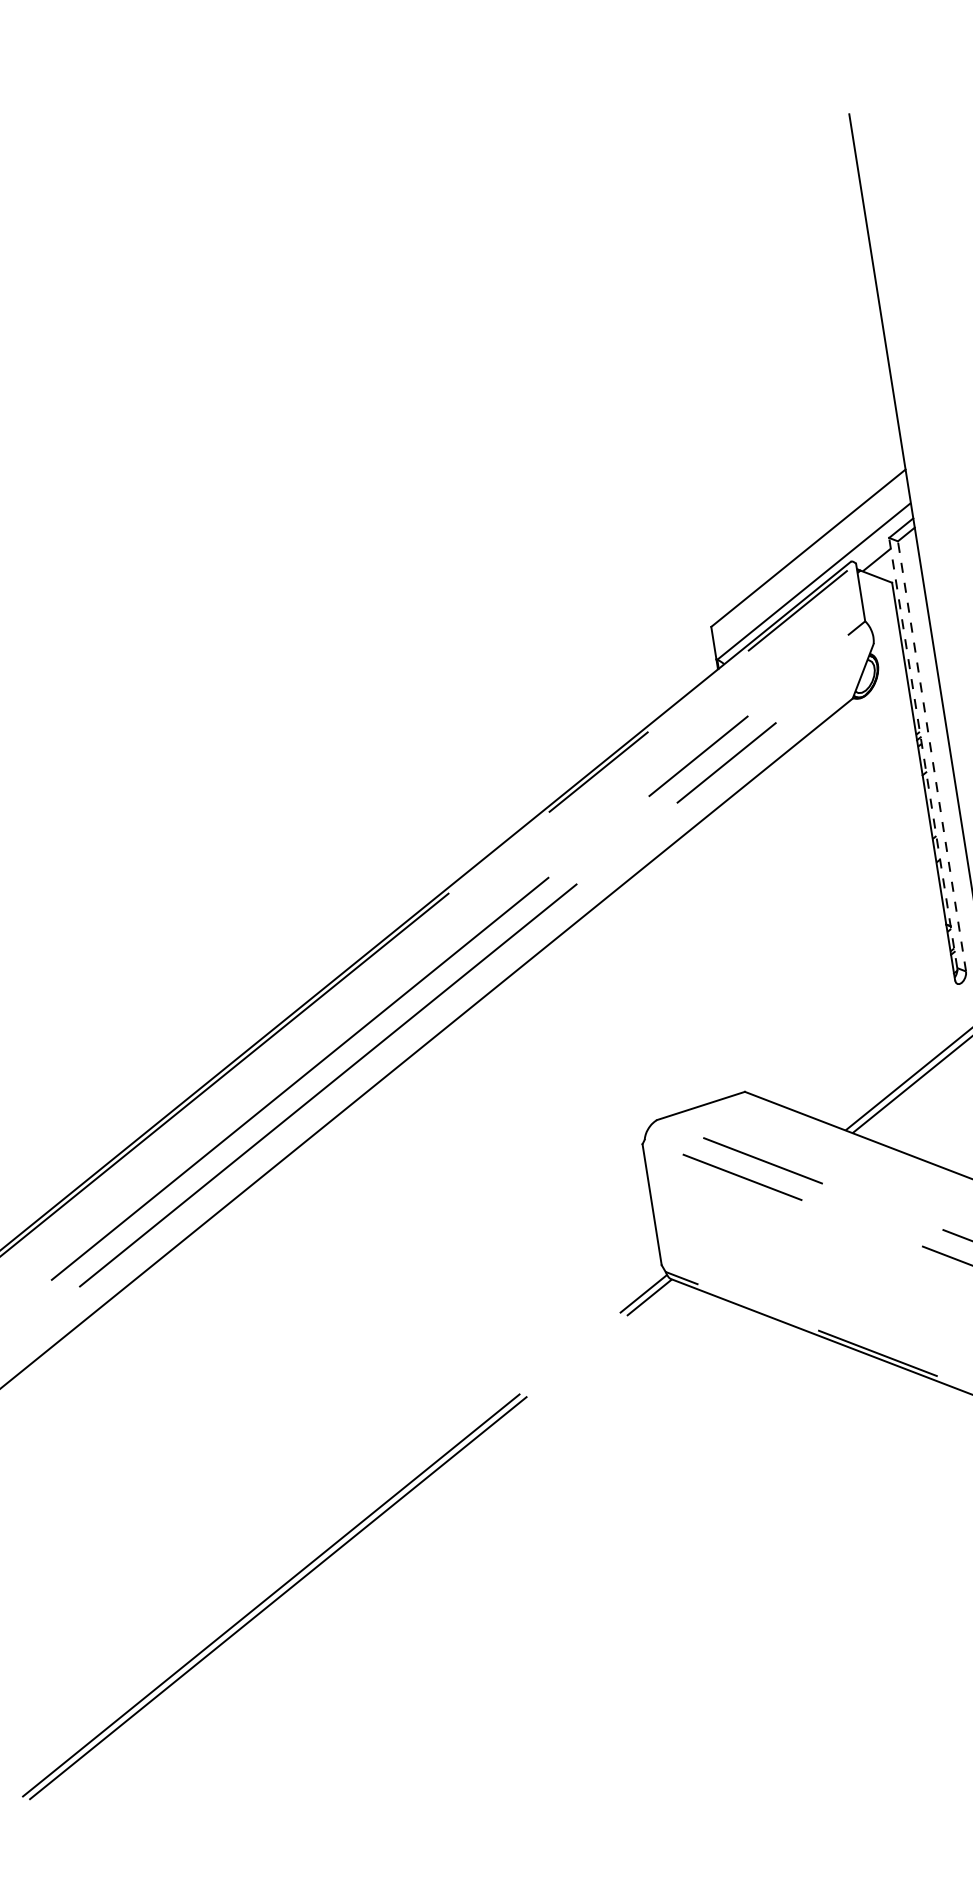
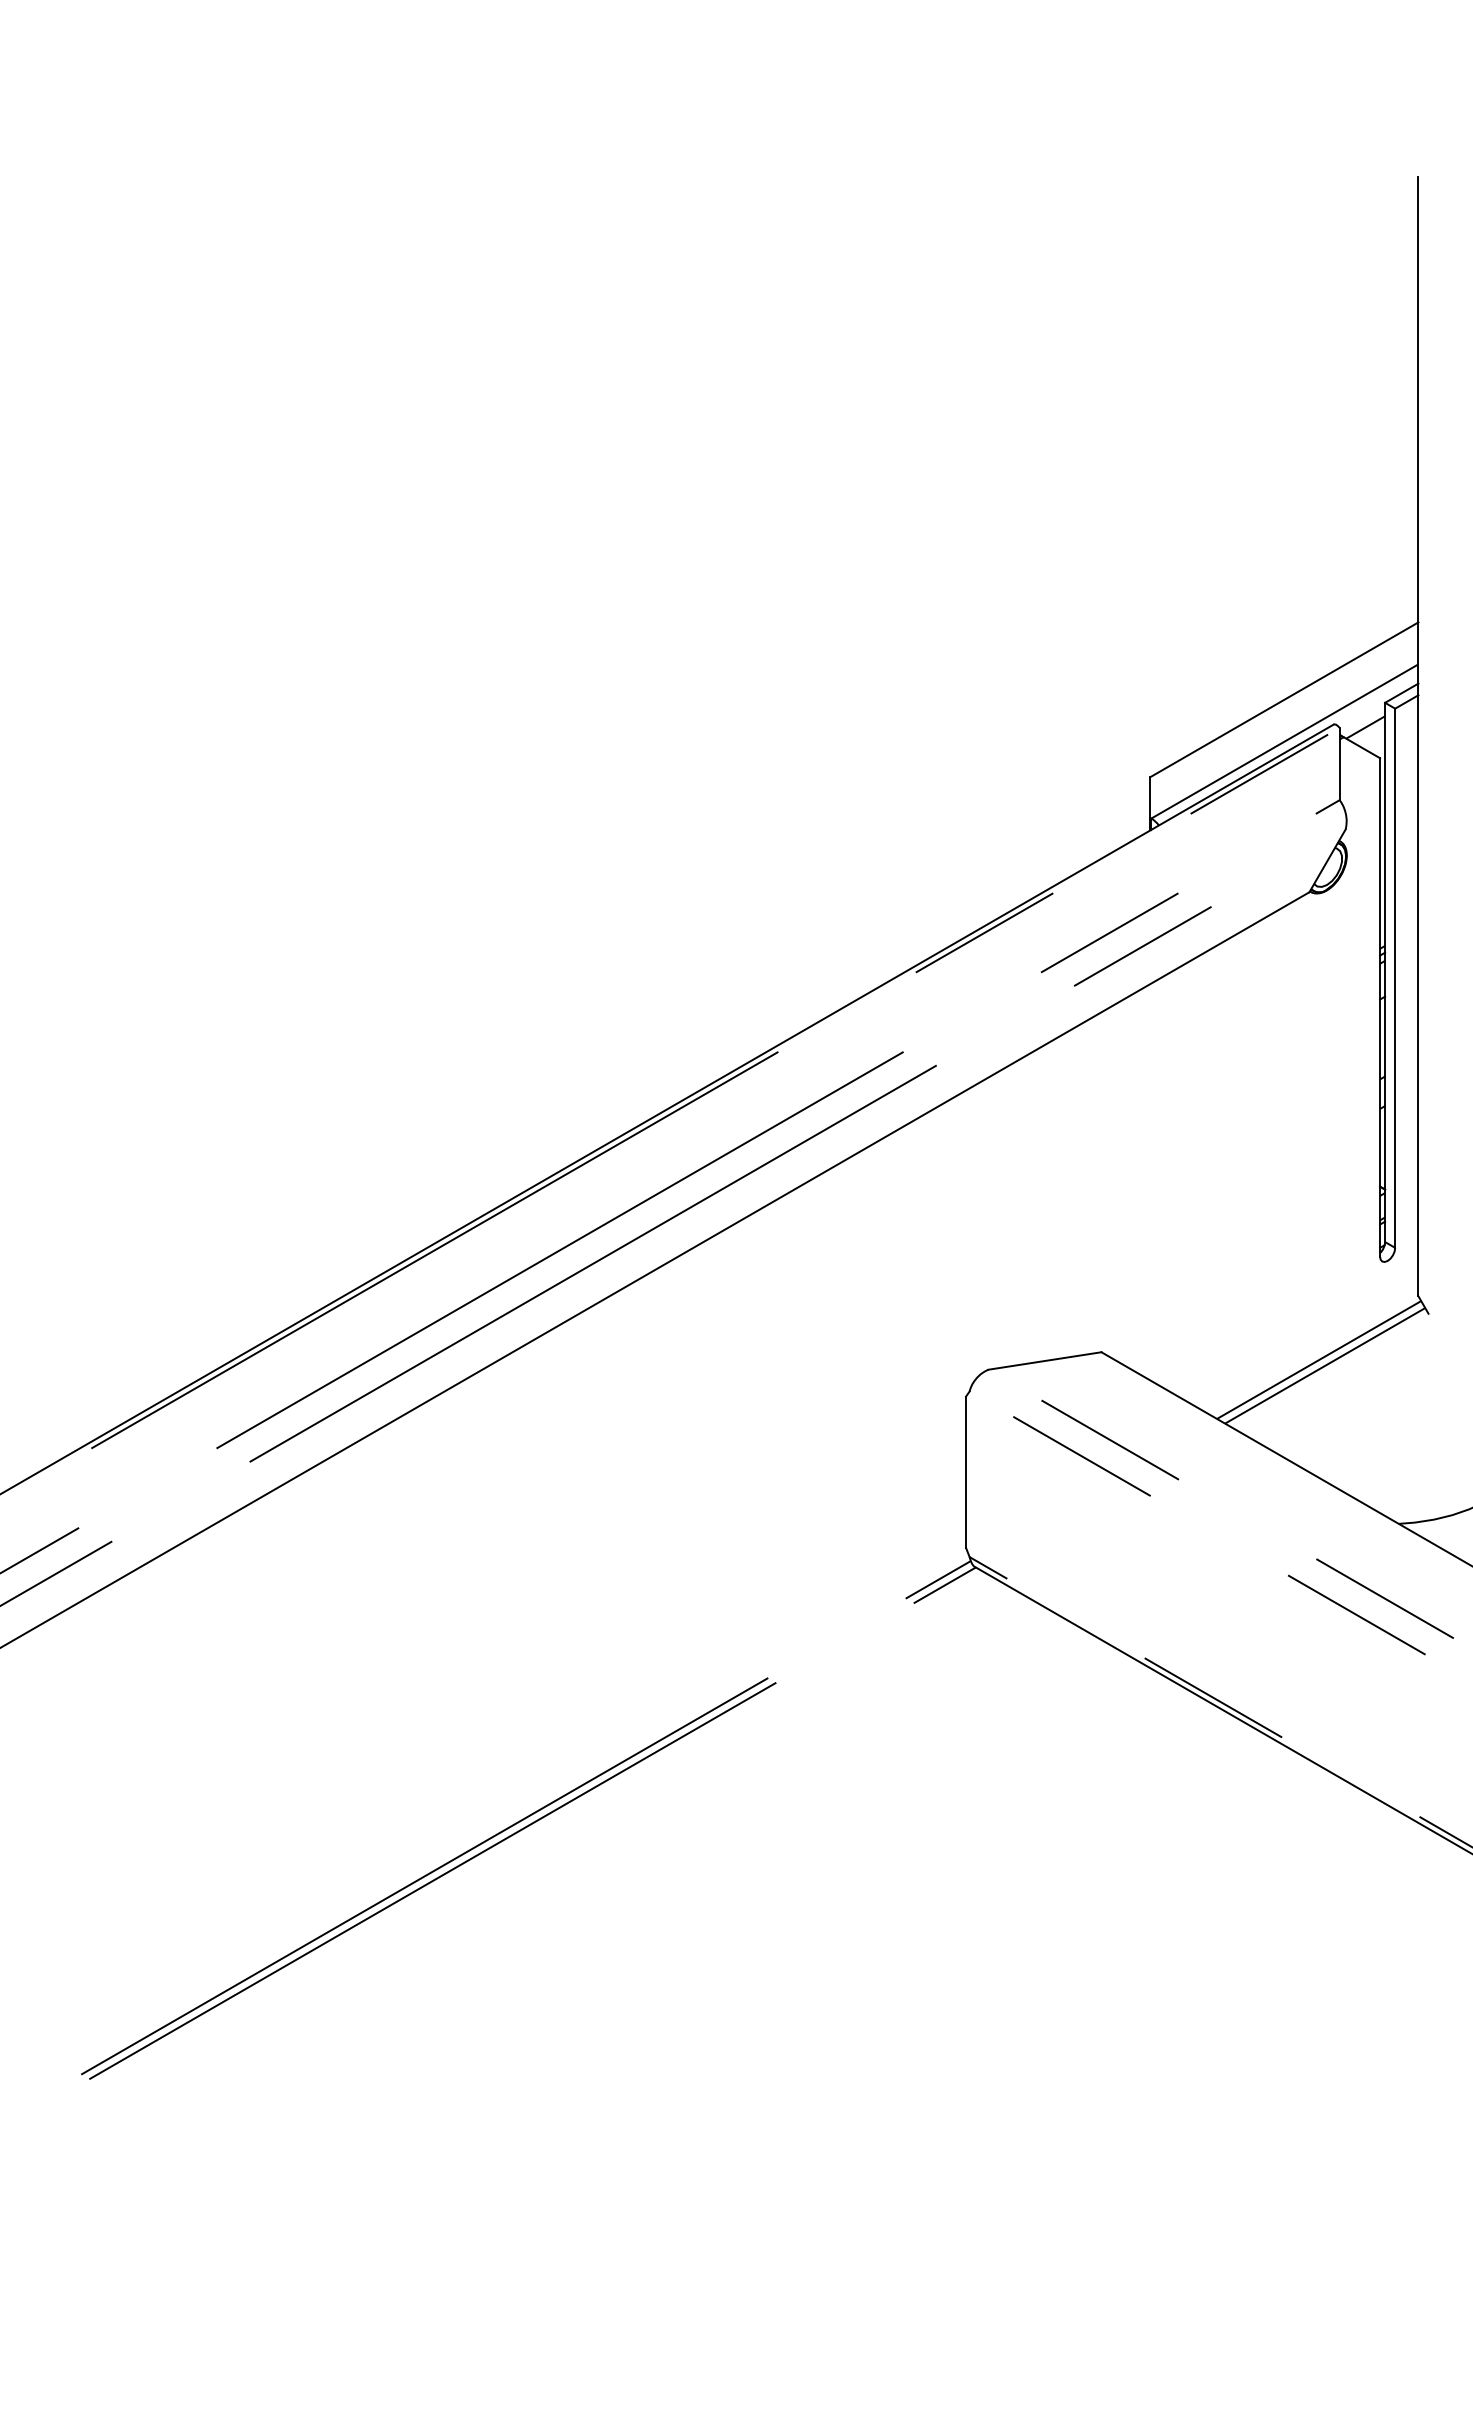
line: (923, 753) -> (1385, 972), dashed -> solid
line: (932, 756) -> (1395, 978), dashed -> solid

